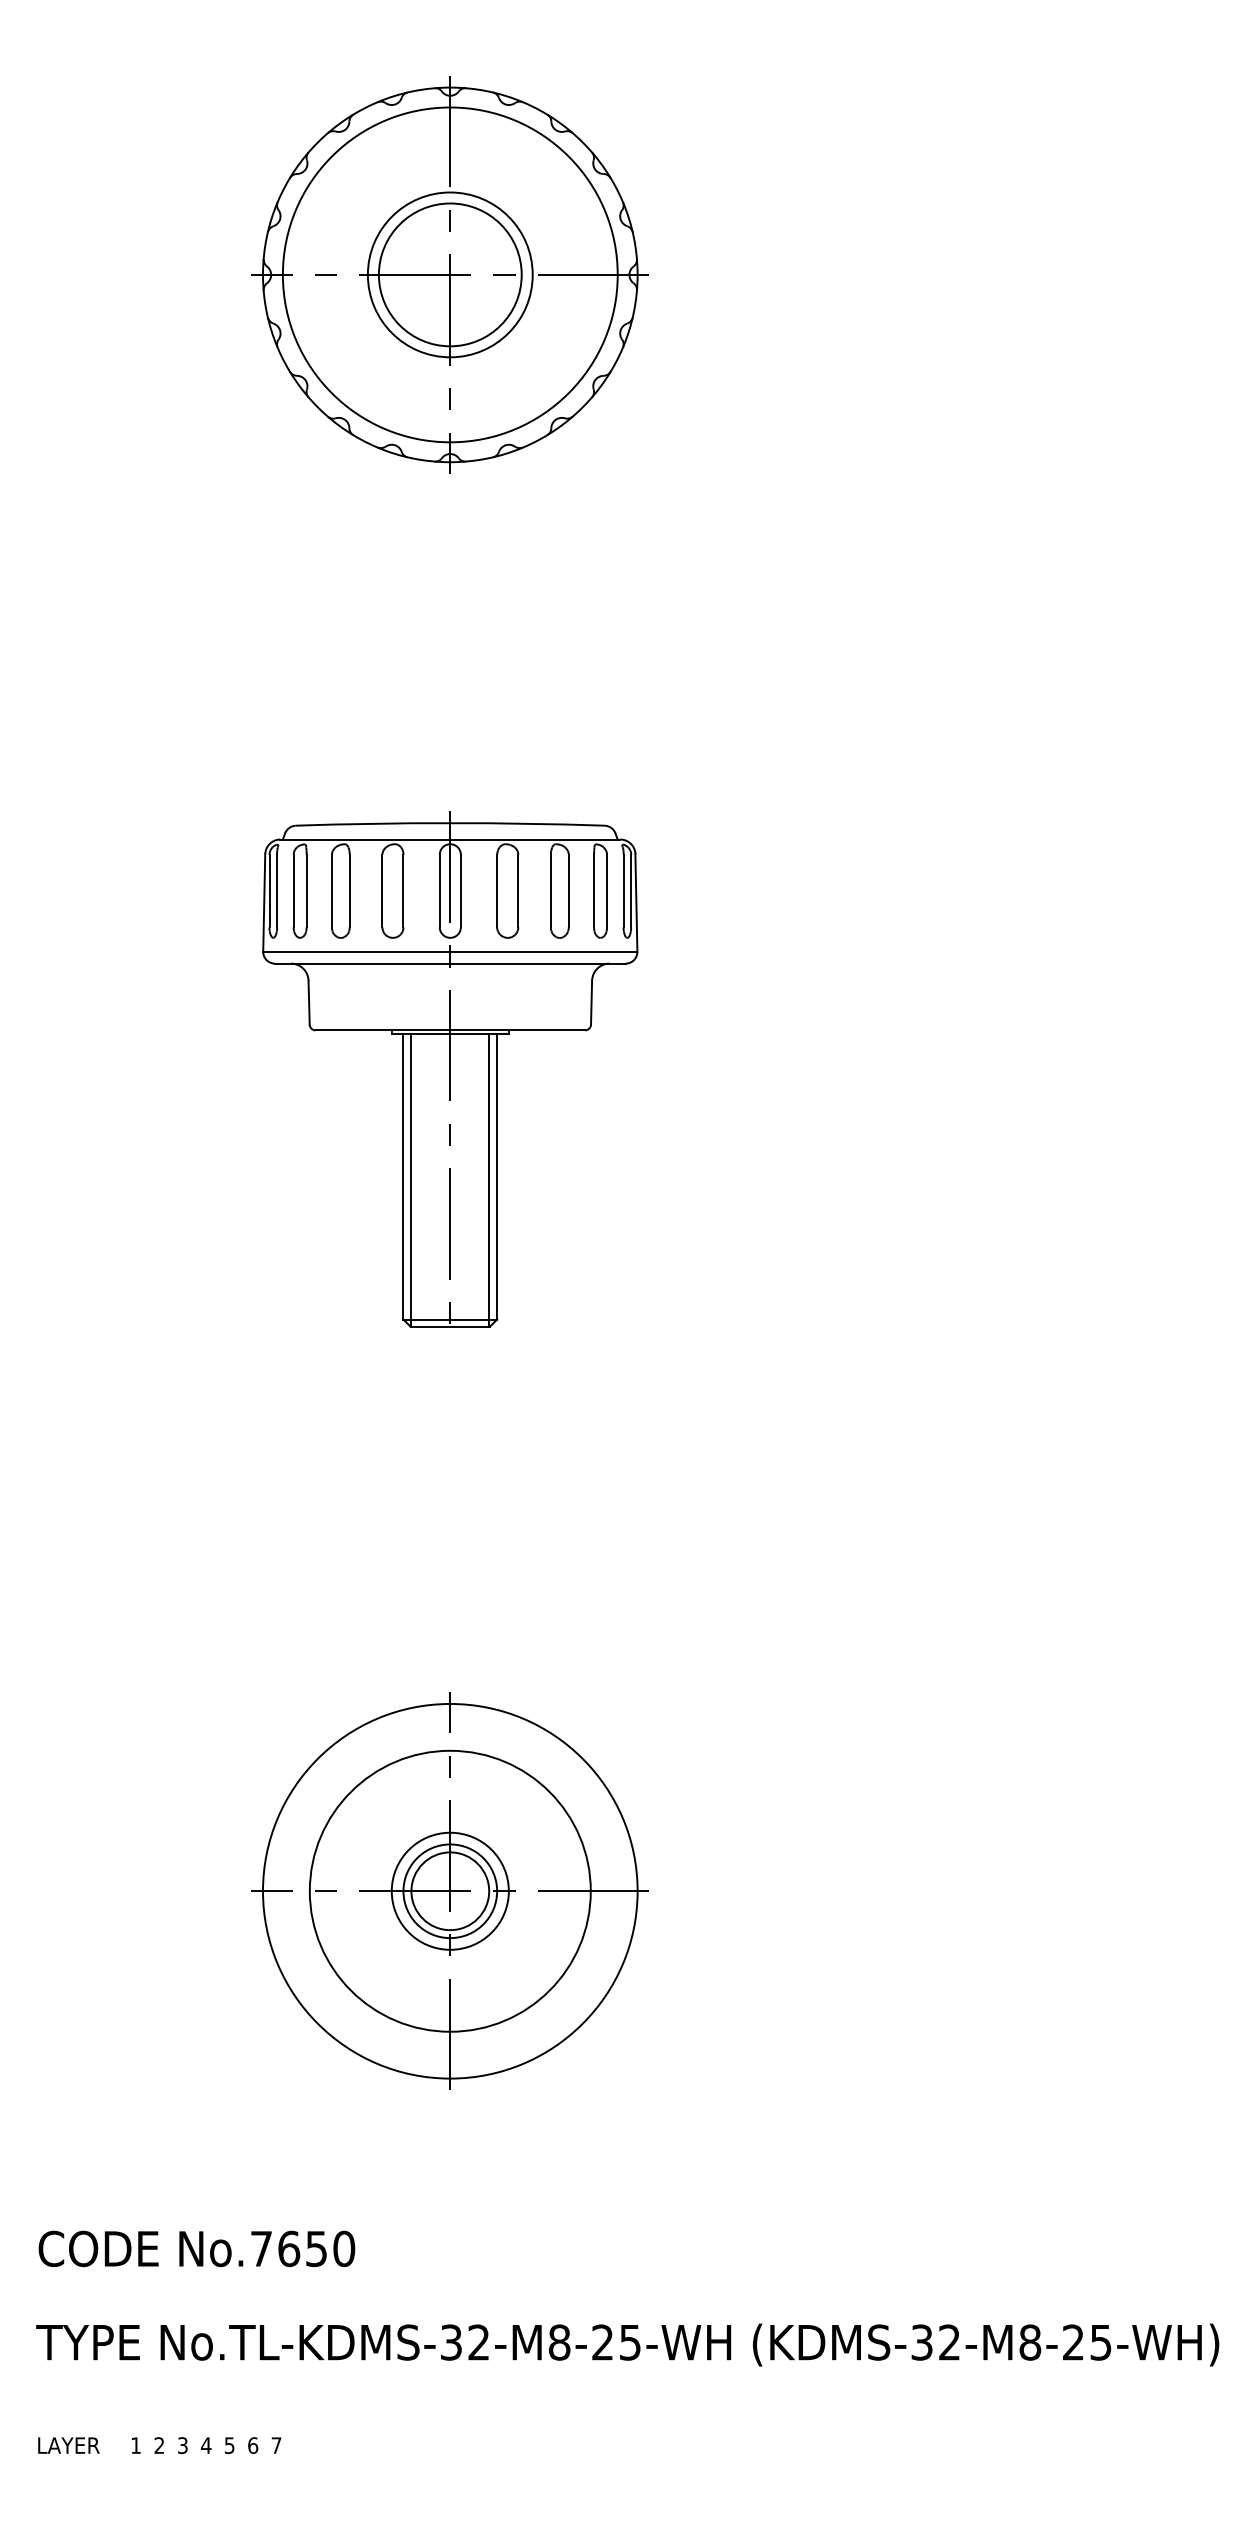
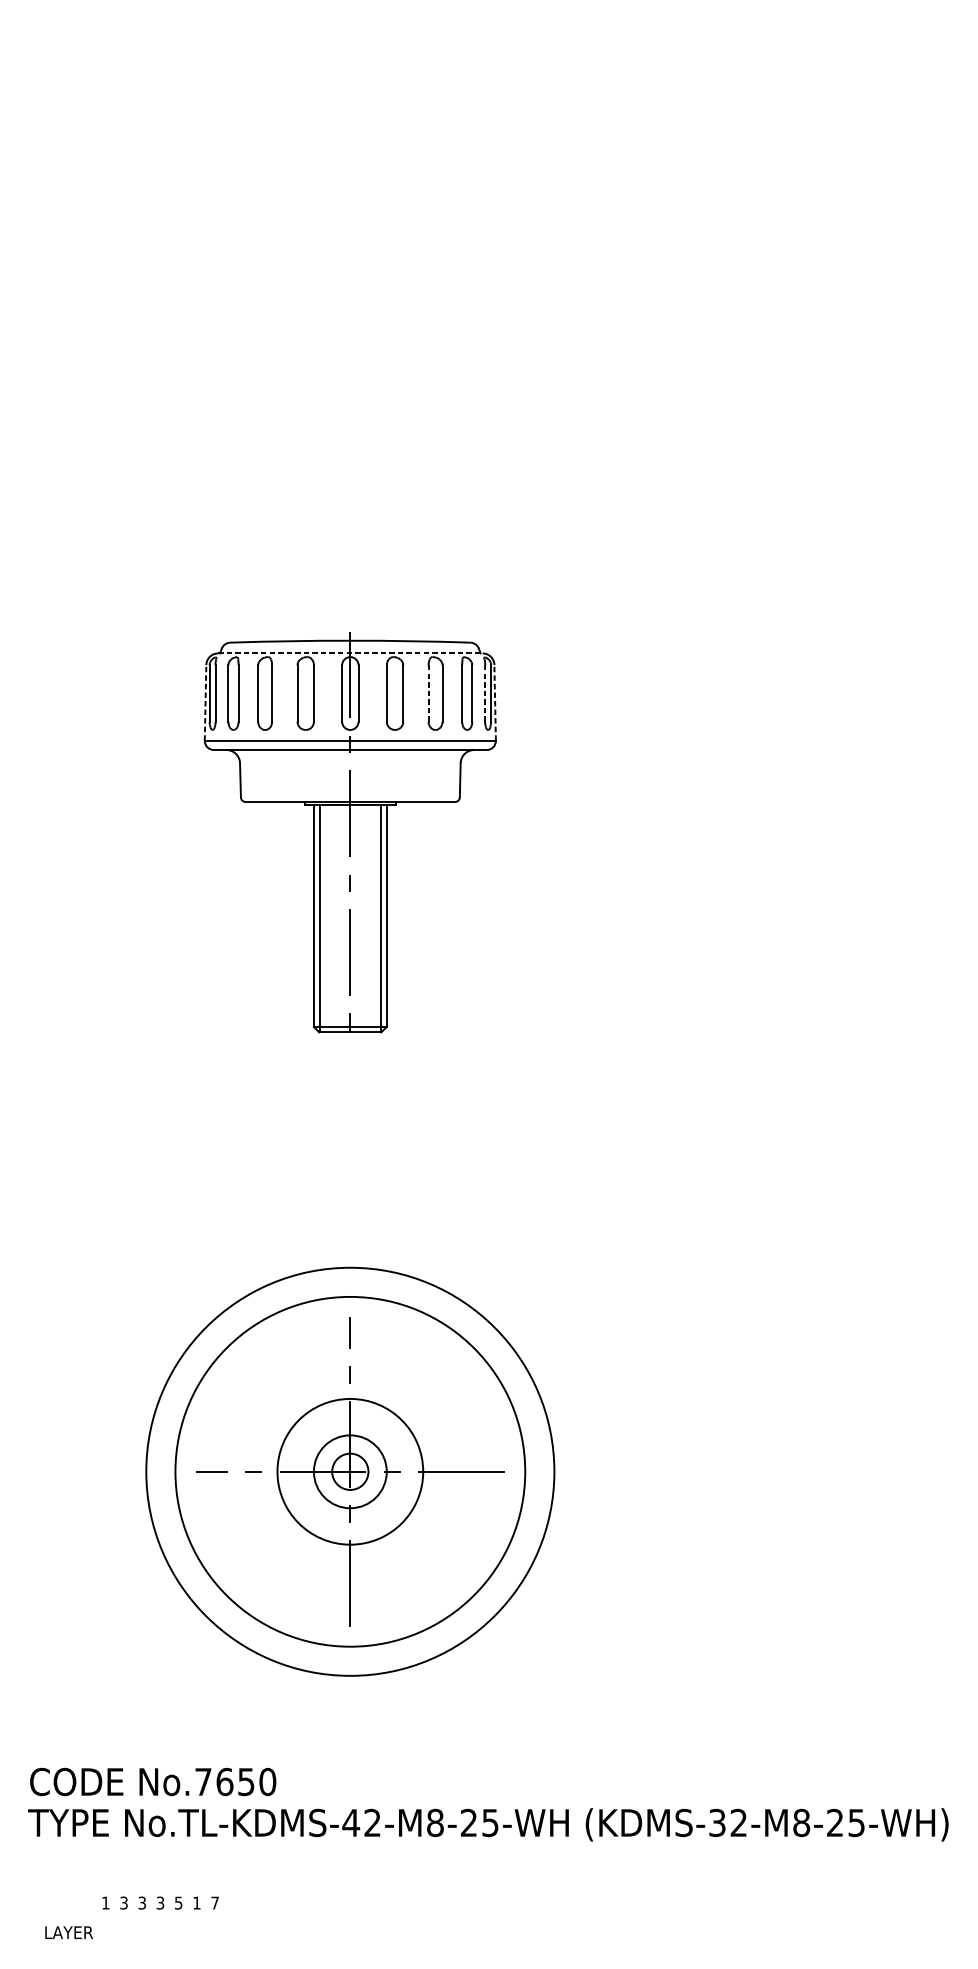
part: (449, 274) -> (349, 213), removed
line: (450, 839) -> (350, 653), solid -> dashed
line: (550, 890) -> (428, 693), solid -> dashed
line: (623, 890) -> (485, 693), solid -> dashed
line: (264, 903) -> (205, 703), solid -> dashed
line: (636, 903) -> (495, 703), solid -> dashed
circle: (449, 1890) -> (349, 1471), size x1.6
circle: (449, 1890) -> (349, 1471), size x1.6
circle: (450, 1890) -> (350, 1471), size x1.4
circle: (450, 1891) -> (350, 1471), size x0.6
text: (196, 2248) -> (152, 1781), moved
text: (450, 2342) -> (350, 1822), No.TL-KDMS-32-M8-25-WH -> No.TL-KDMS-42-M8-25-WH
text: (68, 2445) -> (68, 1932), moved
text: (159, 2445) -> (124, 1903), 2 -> 3
text: (205, 2445) -> (159, 1903), 4 -> 3
text: (253, 2445) -> (197, 1903), 6 -> 1

